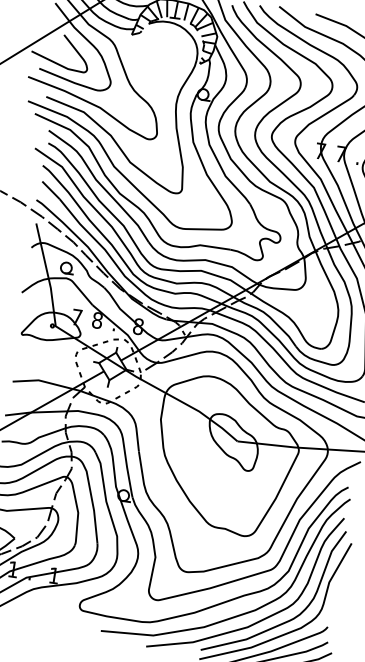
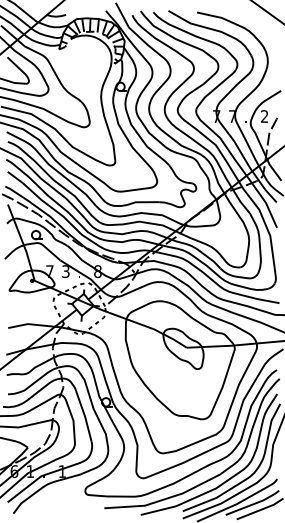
text: (96, 320) -> (65, 271), 8 -> 3

